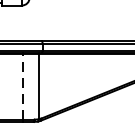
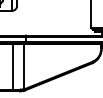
line: (22, 87) -> (12, 67), dashed -> solid

